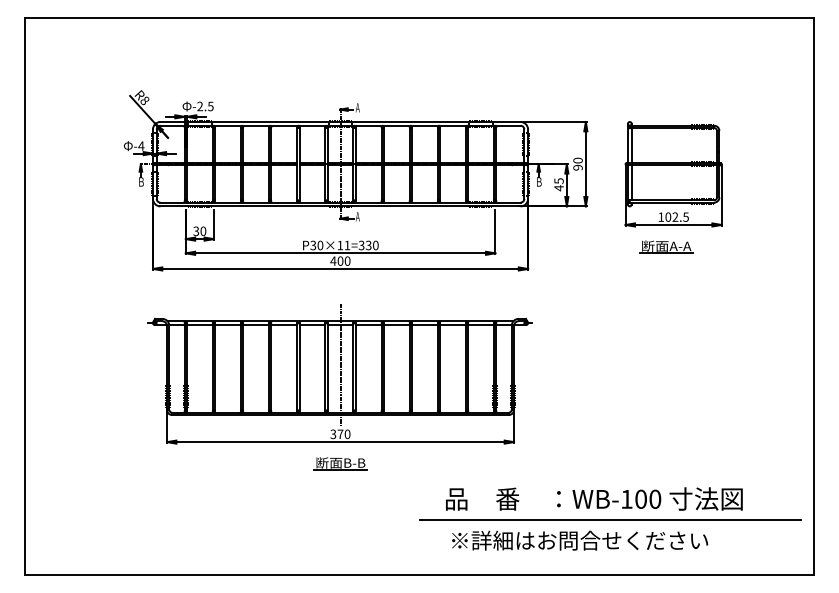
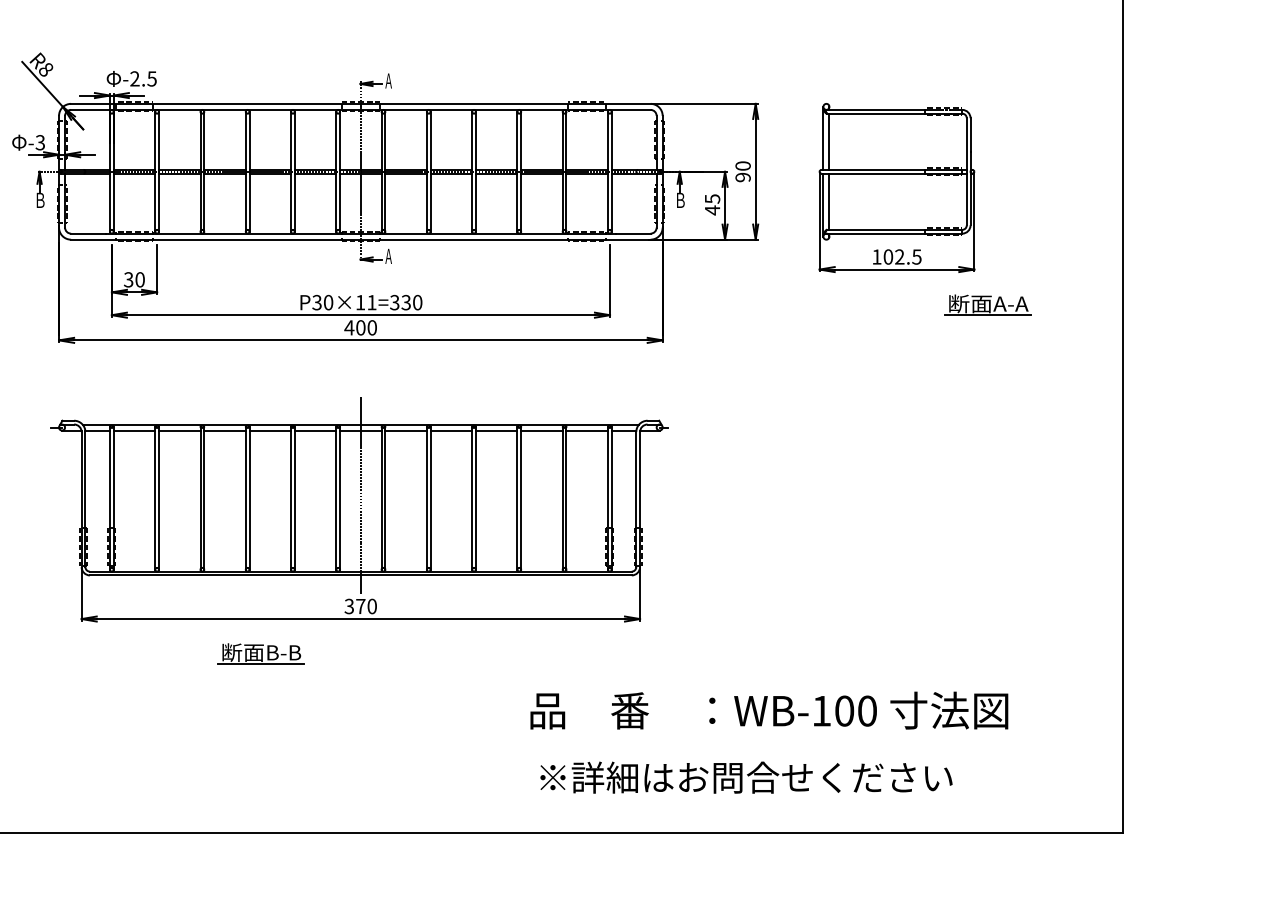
text: (141, 145) -> (40, 141), -4 -> -3
part: (666, 246) -> (988, 304), moved
part: (340, 463) -> (261, 653), moved
line: (609, 519) -> (793, 743), removed

